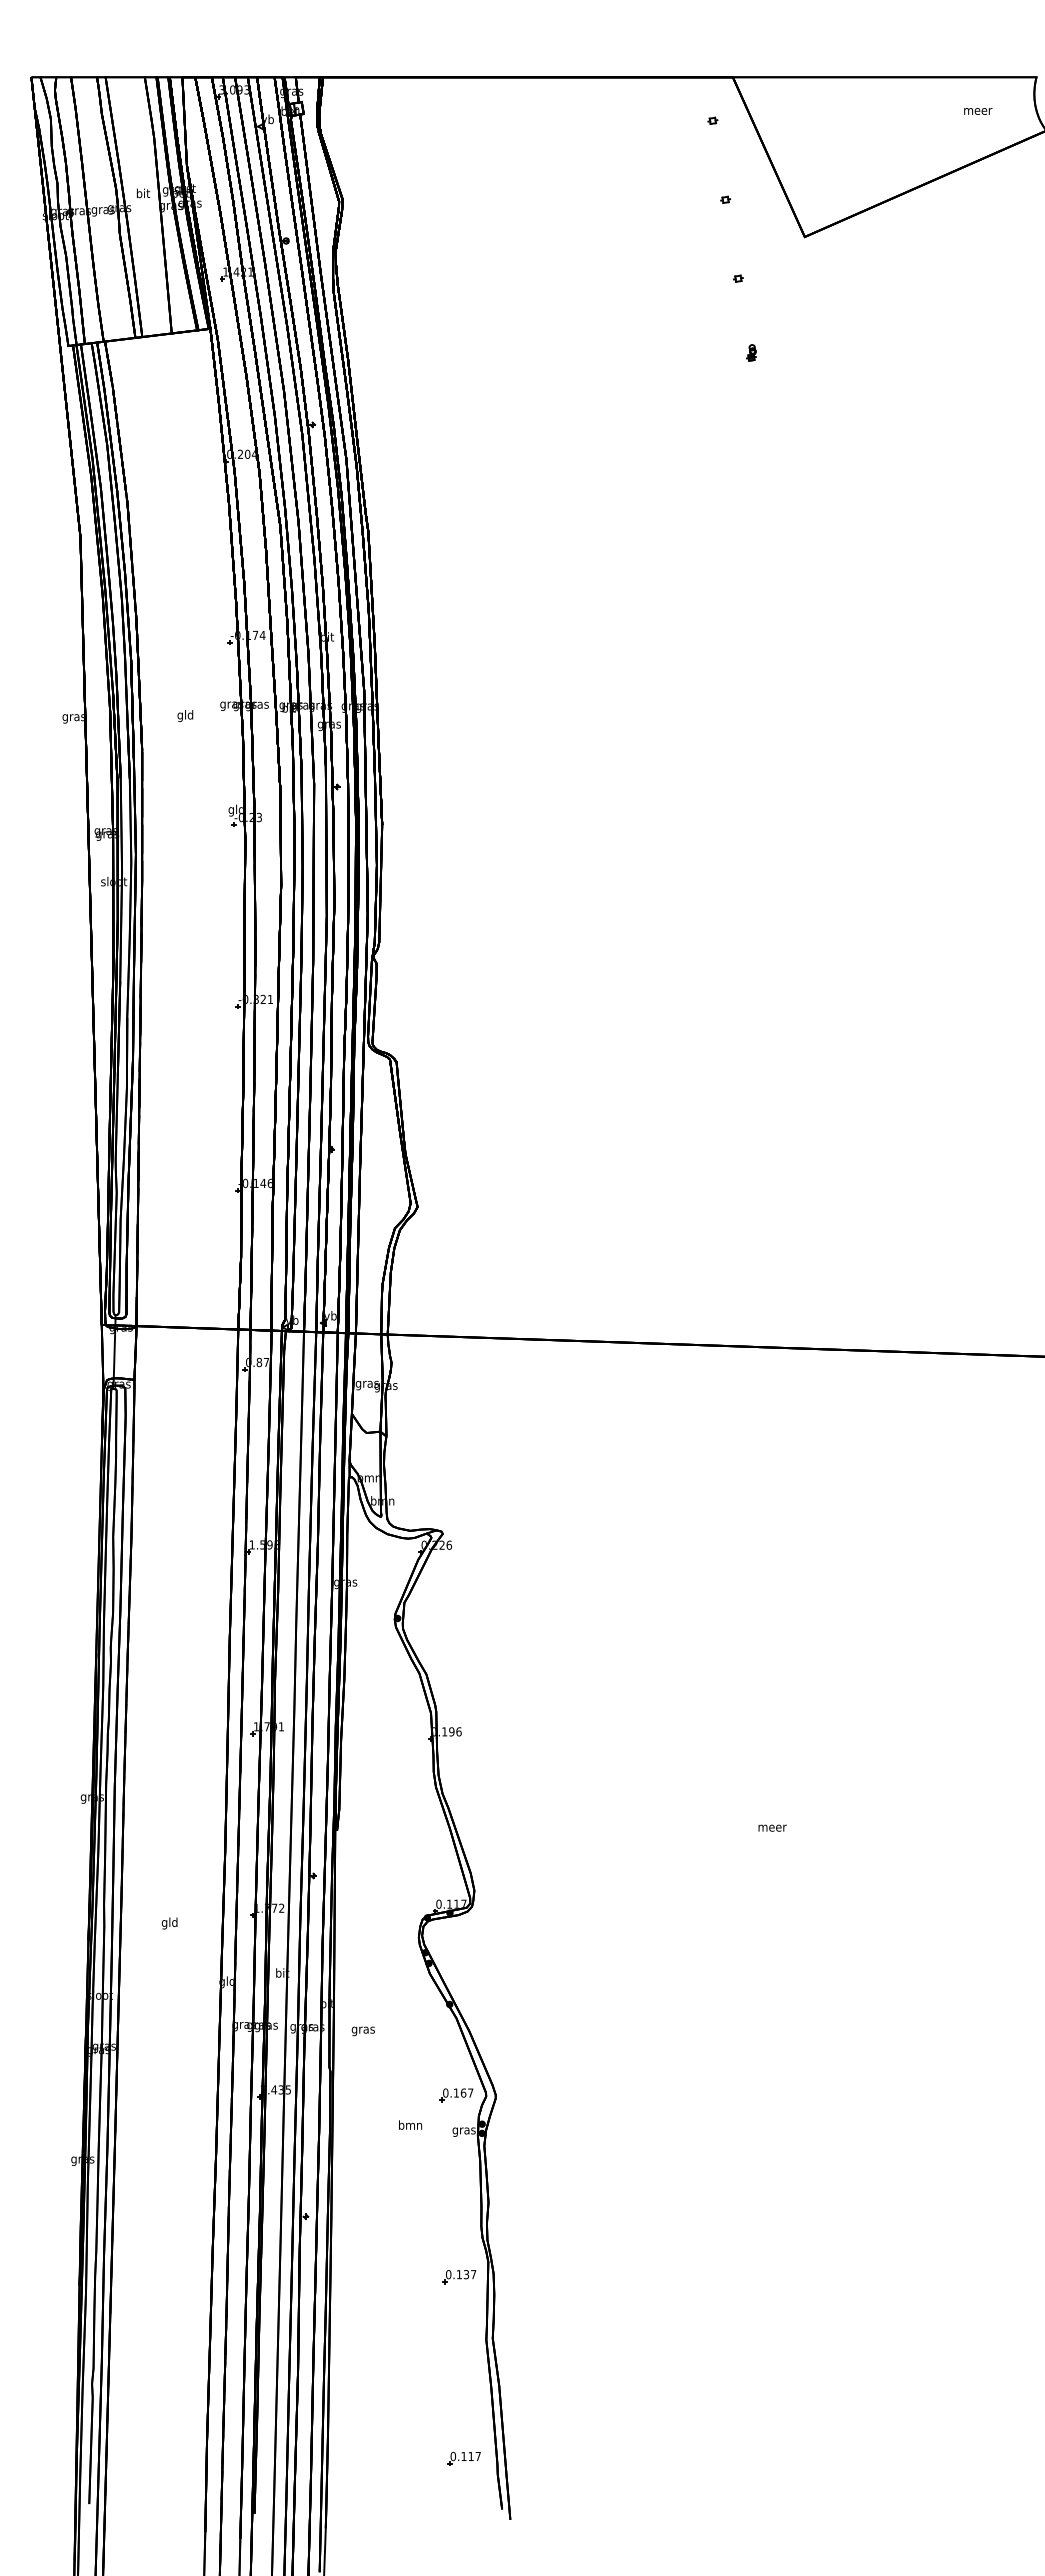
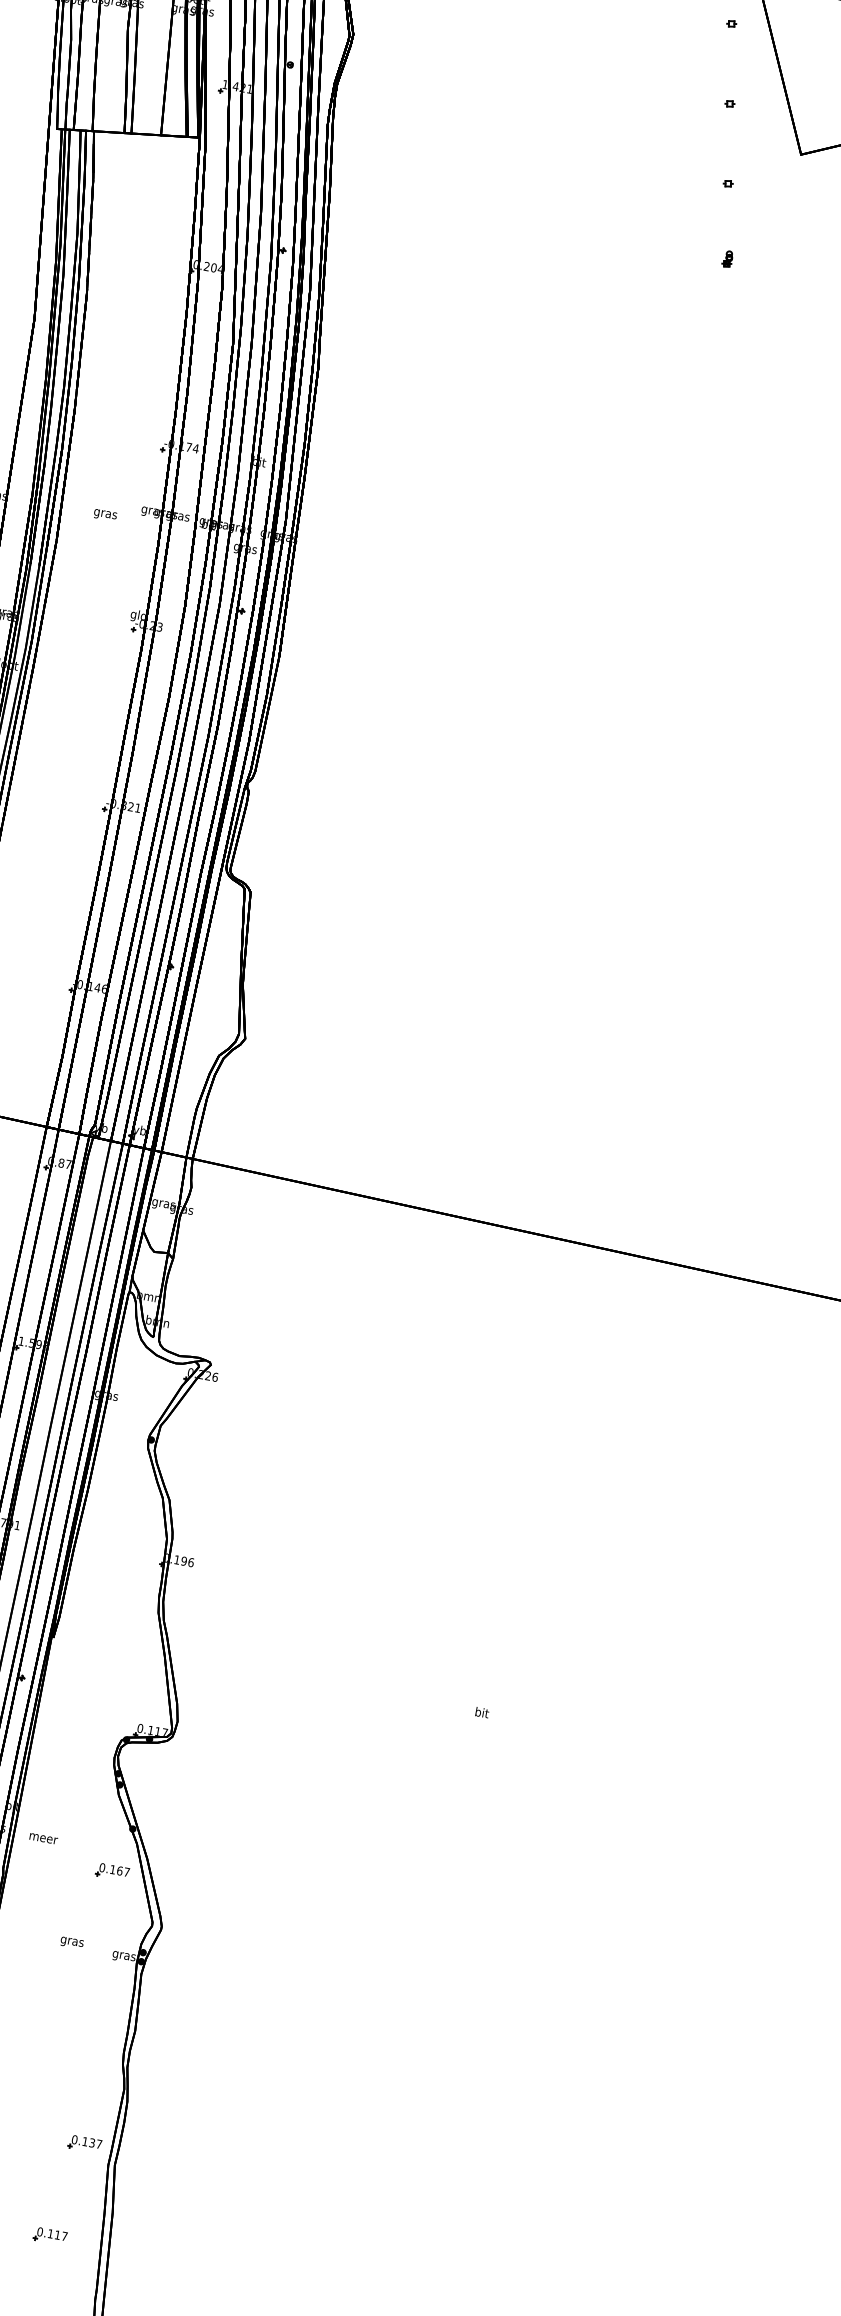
text: (185, 716) -> (105, 514), gld -> gras
text: (772, 1826) -> (482, 1712), meer -> bit
text: (363, 2031) -> (43, 1840), gras -> meer
part: (456, 2095) -> (112, 1872), moved
text: (410, 2126) -> (72, 1941), bmn -> gras
part: (459, 2277) -> (84, 2144), moved
part: (463, 2458) -> (49, 2235), moved

